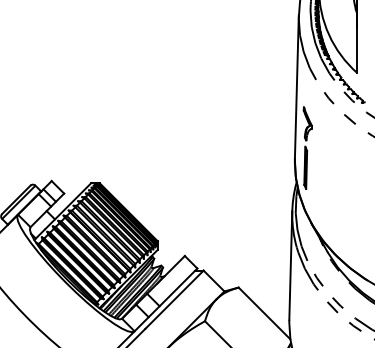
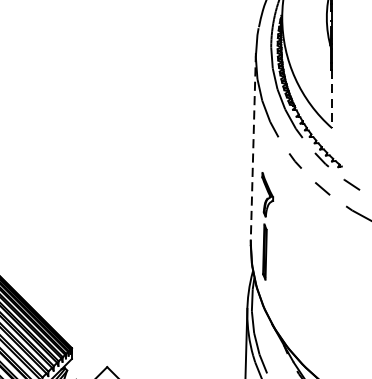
line: (357, 51) -> (332, 100), solid -> dashed
line: (296, 87) -> (252, 147), solid -> dashed

